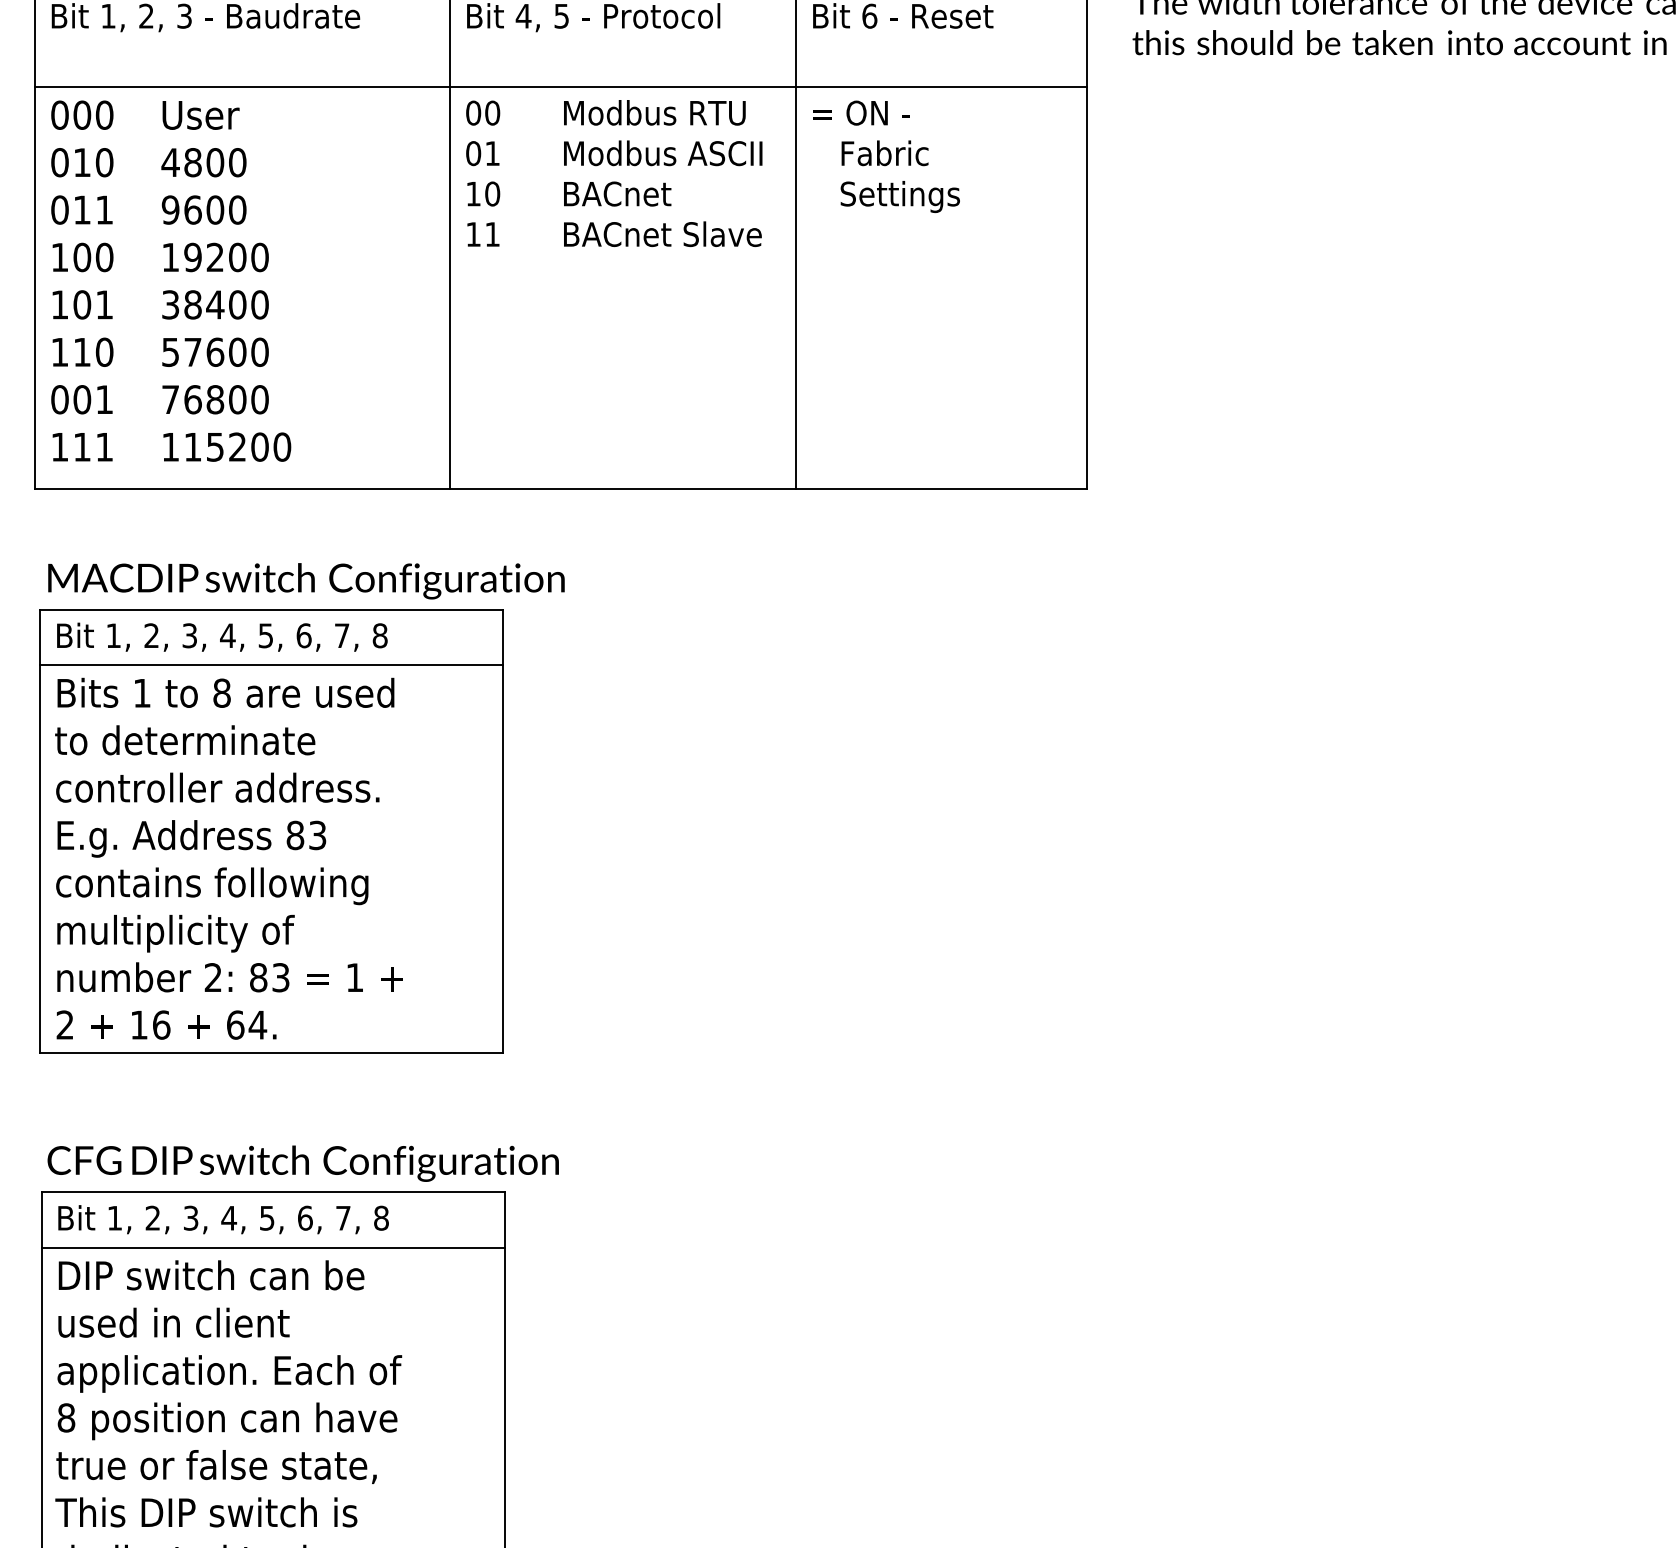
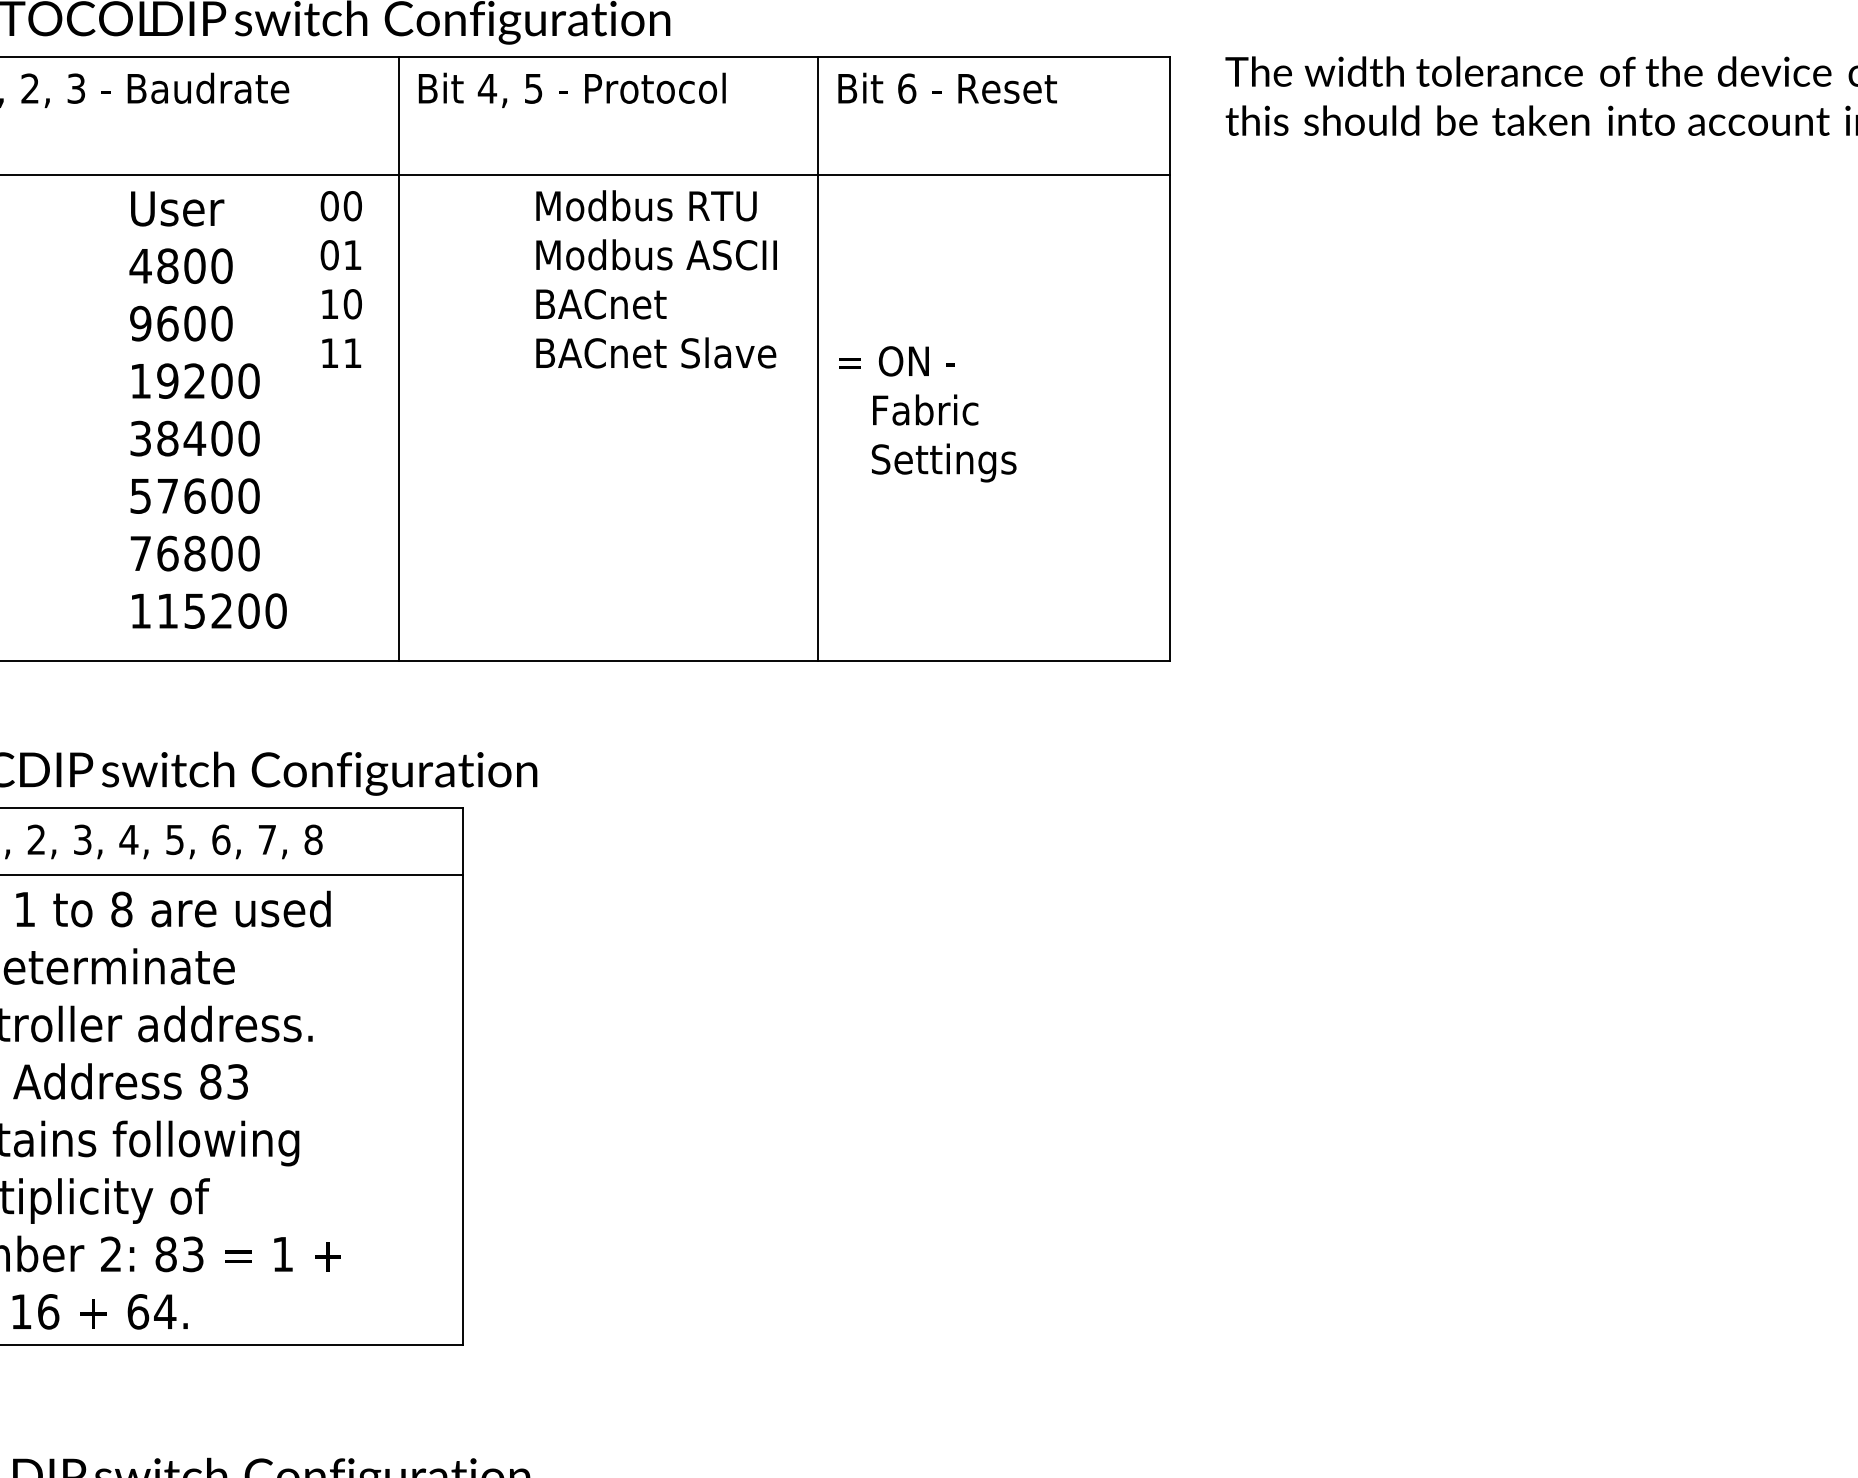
text: (886, 156) -> (927, 413), moved
text: (483, 173) -> (341, 279), moved
text: (226, 281) -> (208, 410), moved

